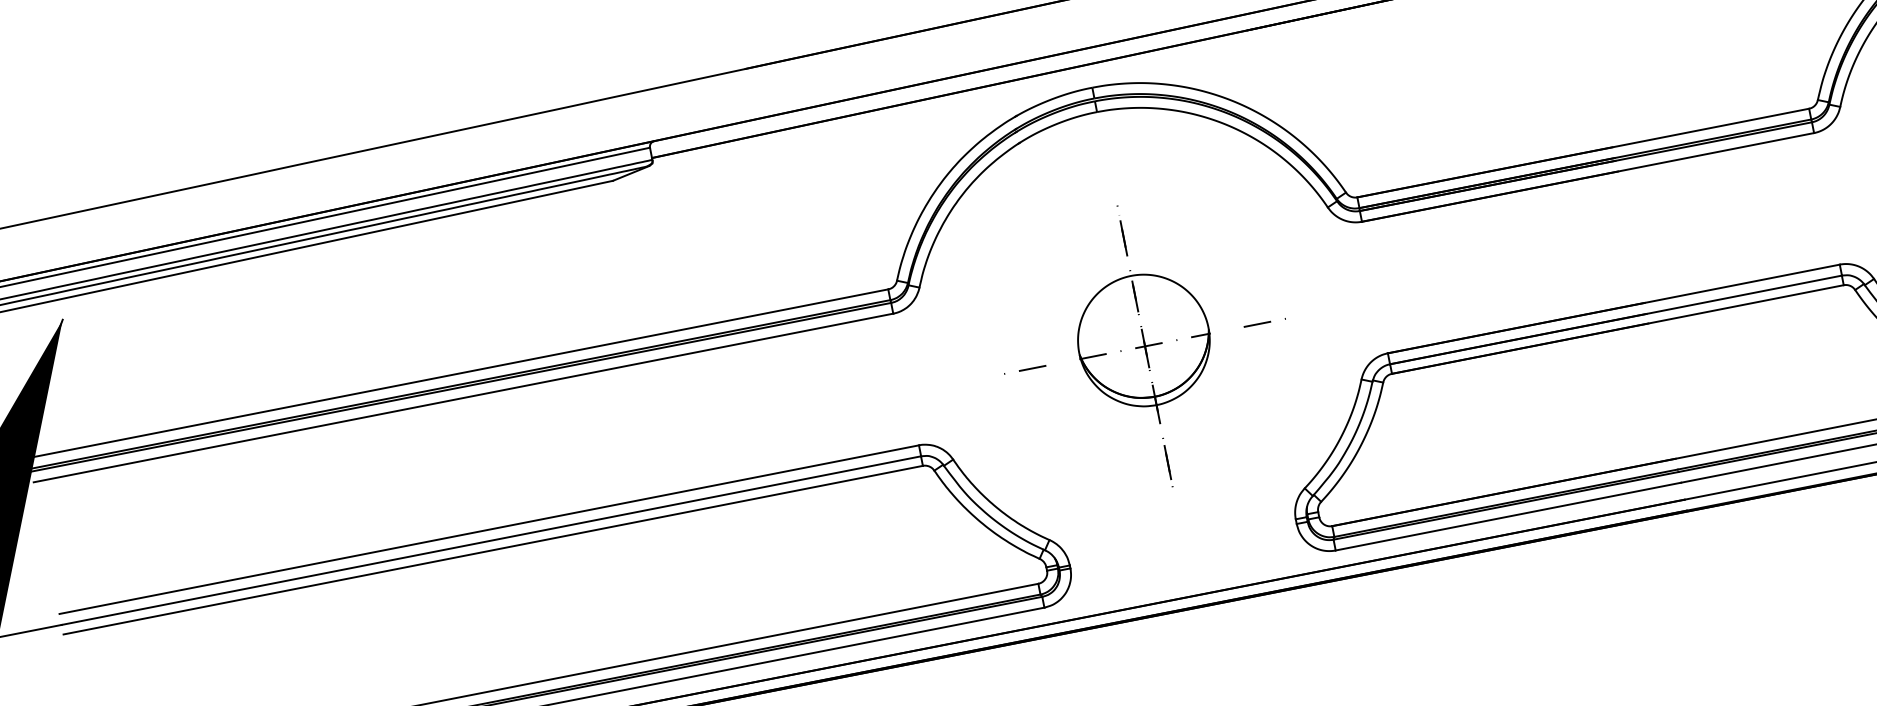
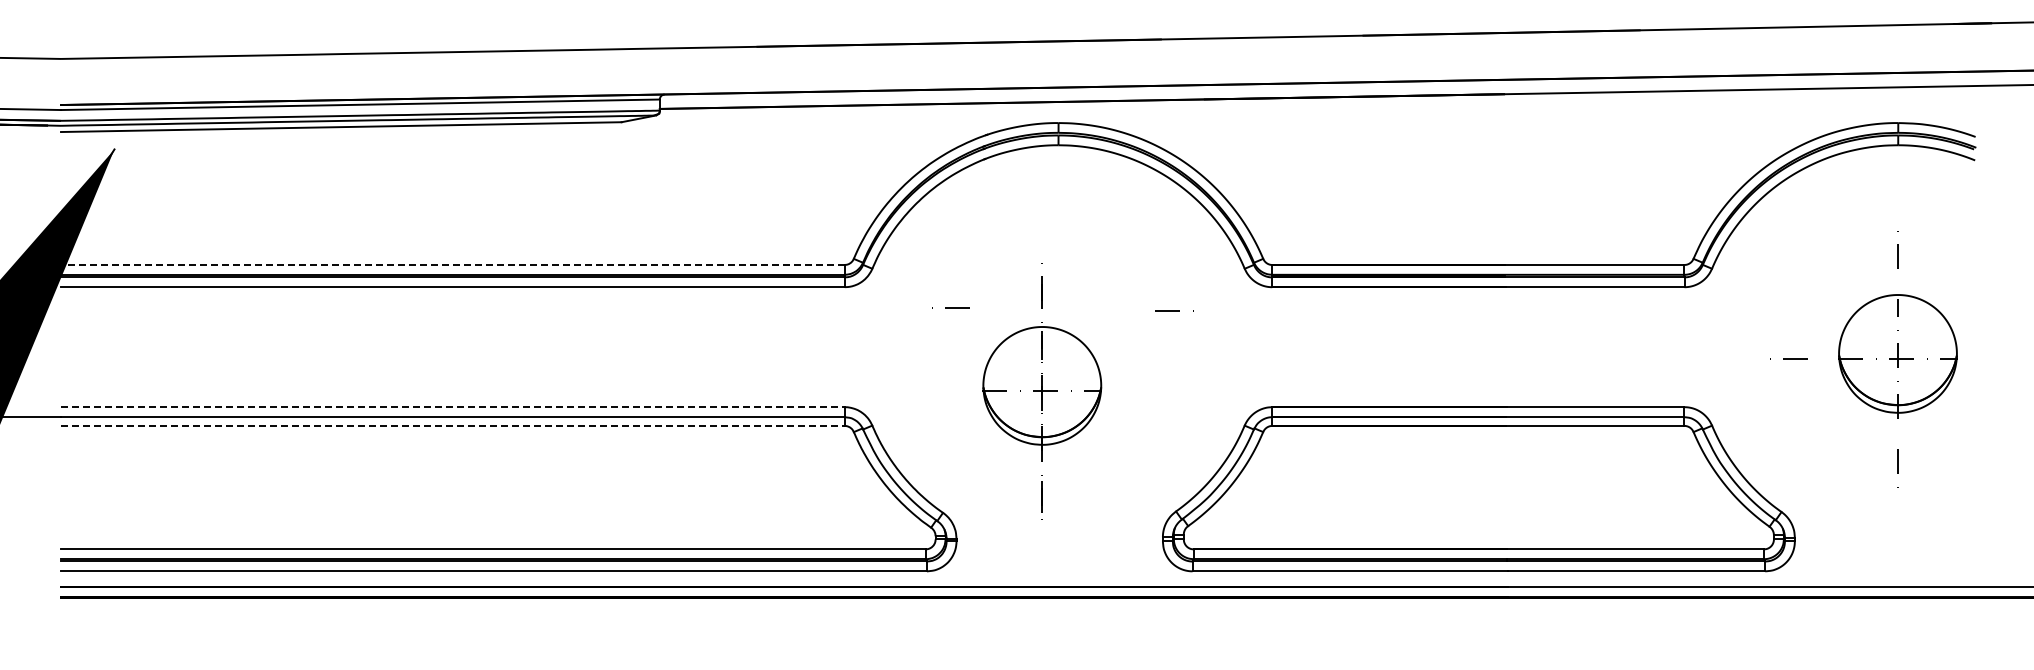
line: (1264, 322) -> (1174, 310), moved
part: (1145, 346) -> (1042, 391), moved
line: (1024, 369) -> (950, 307), moved
line: (458, 373) -> (452, 264), solid -> dashed
line: (488, 530) -> (452, 407), solid -> dashed
line: (492, 549) -> (452, 425), solid -> dashed

